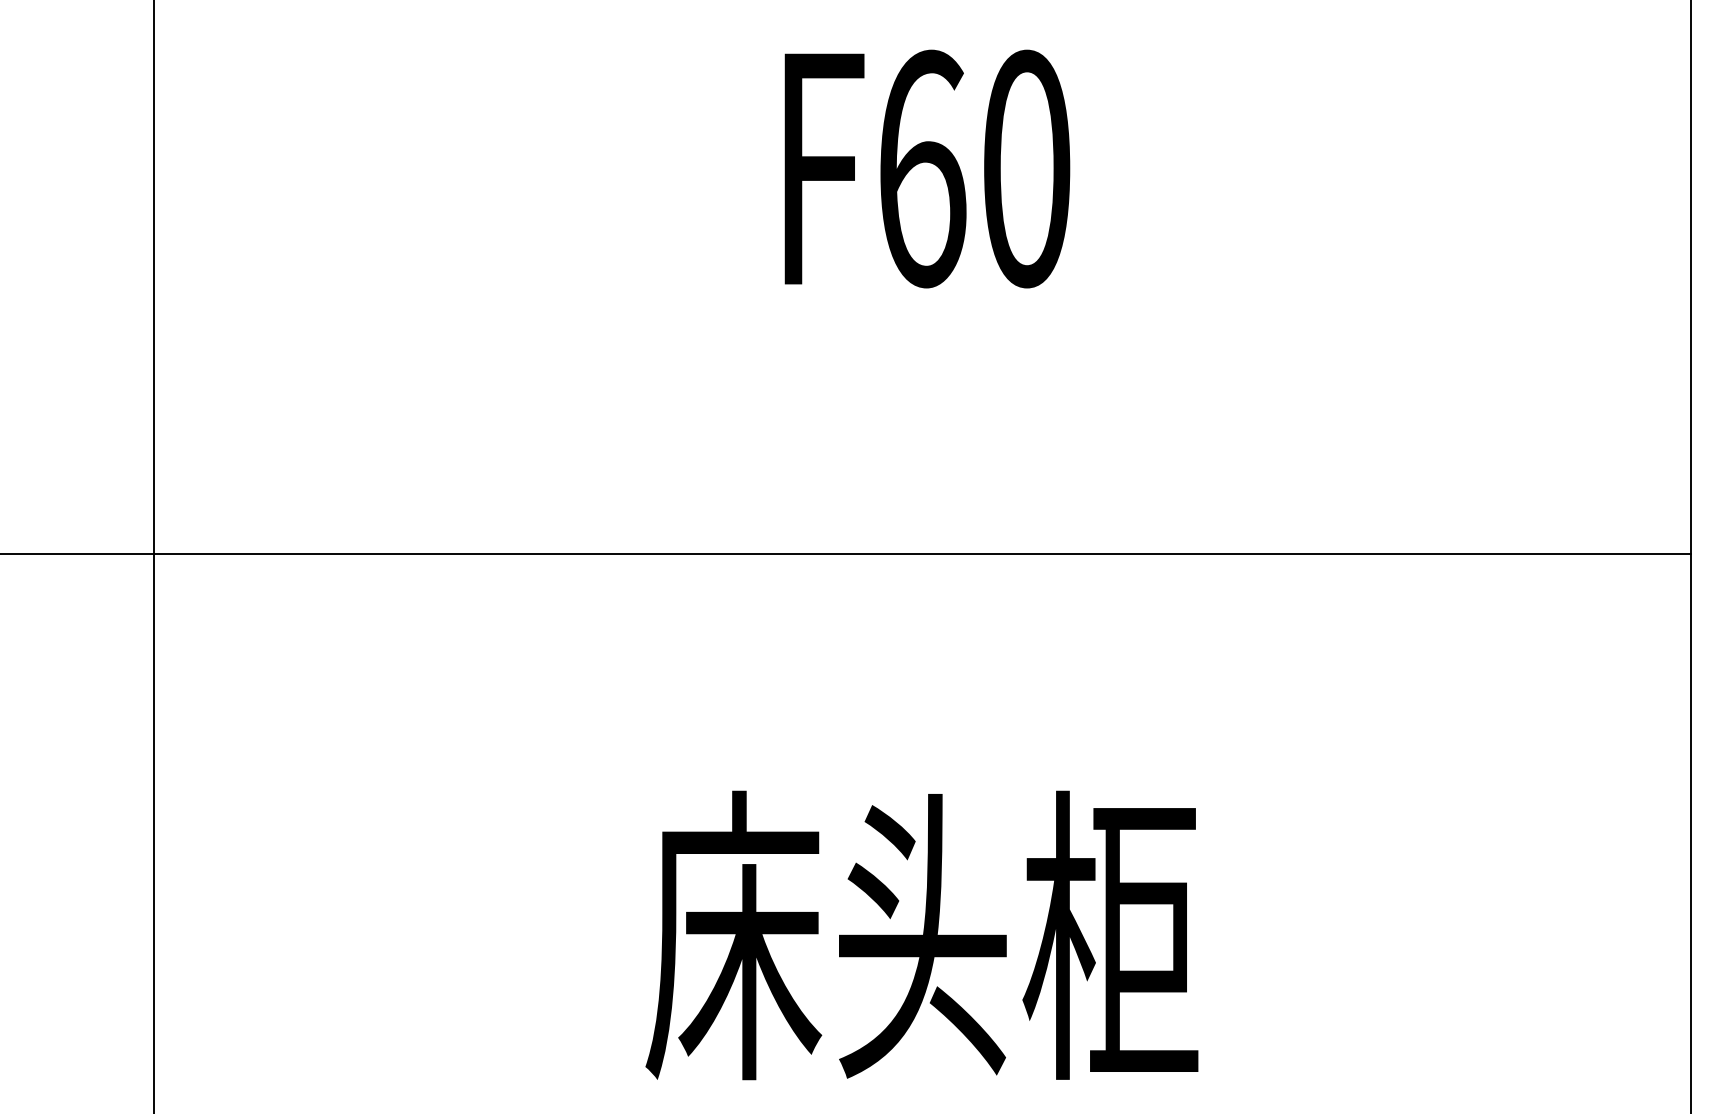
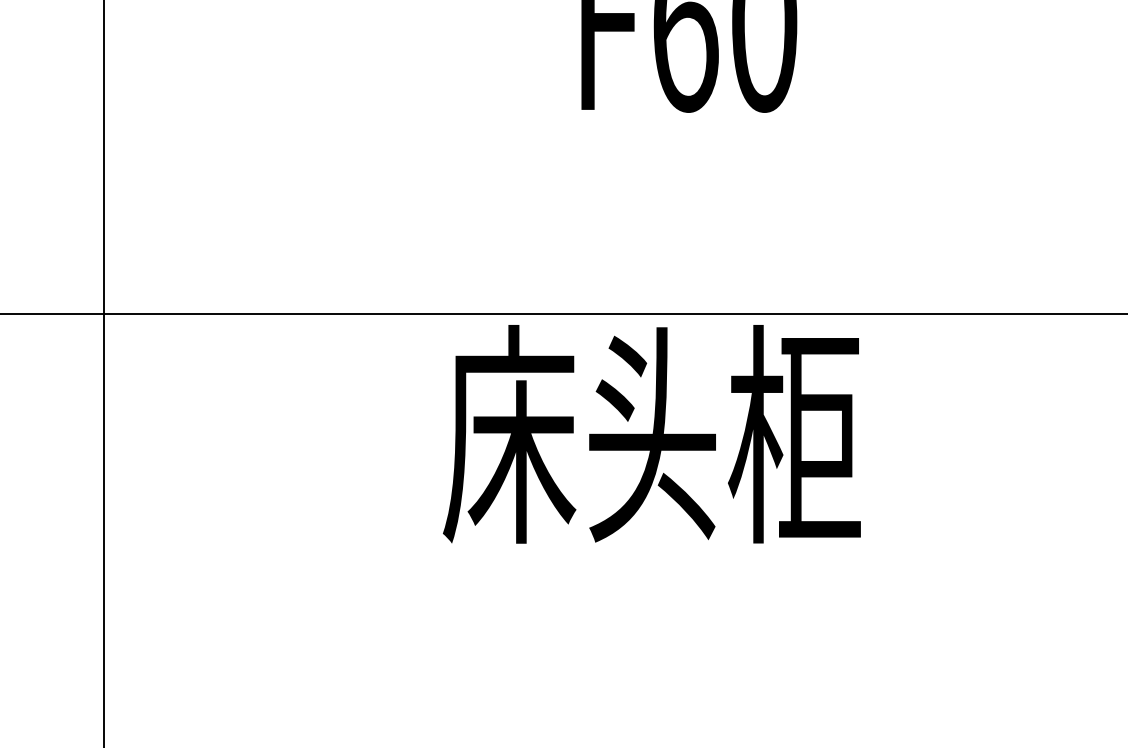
text: (921, 935) -> (651, 434), moved

